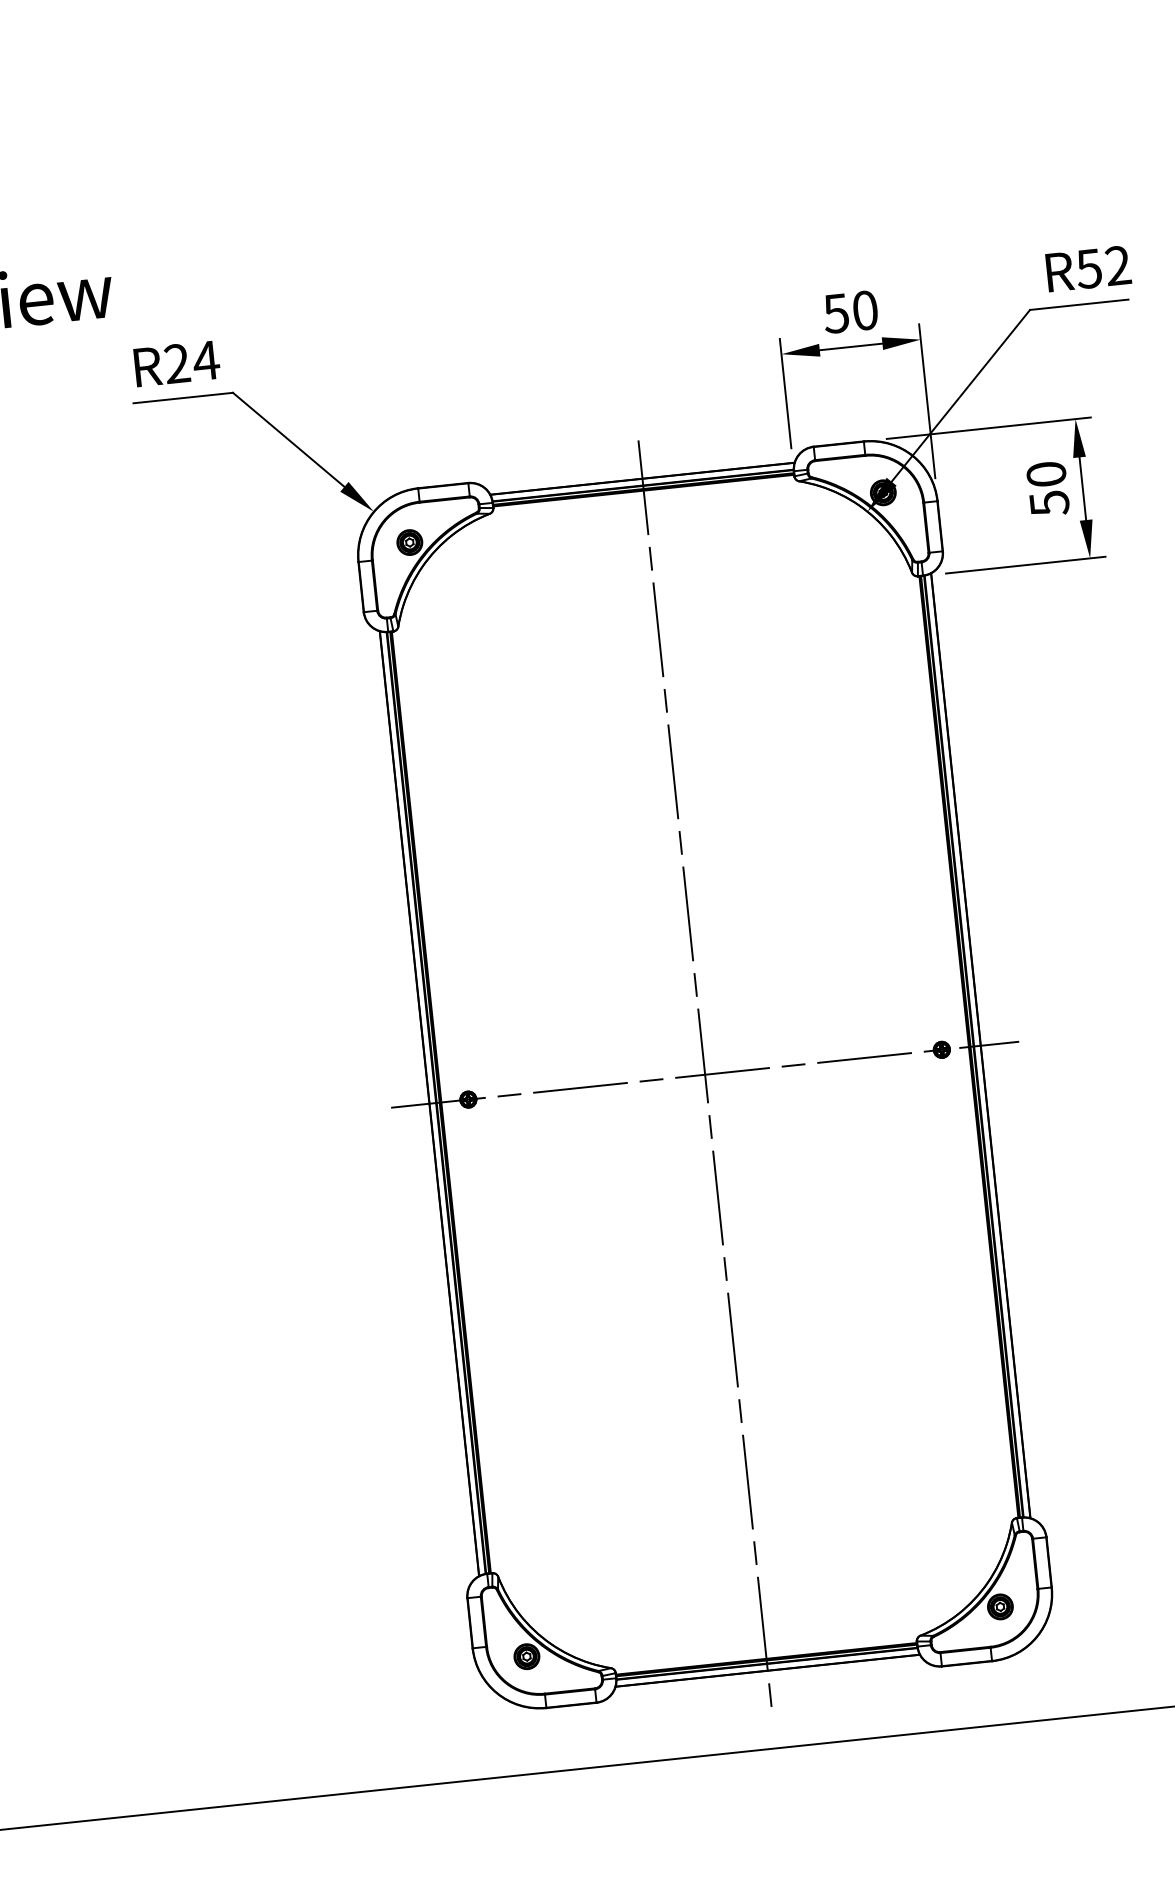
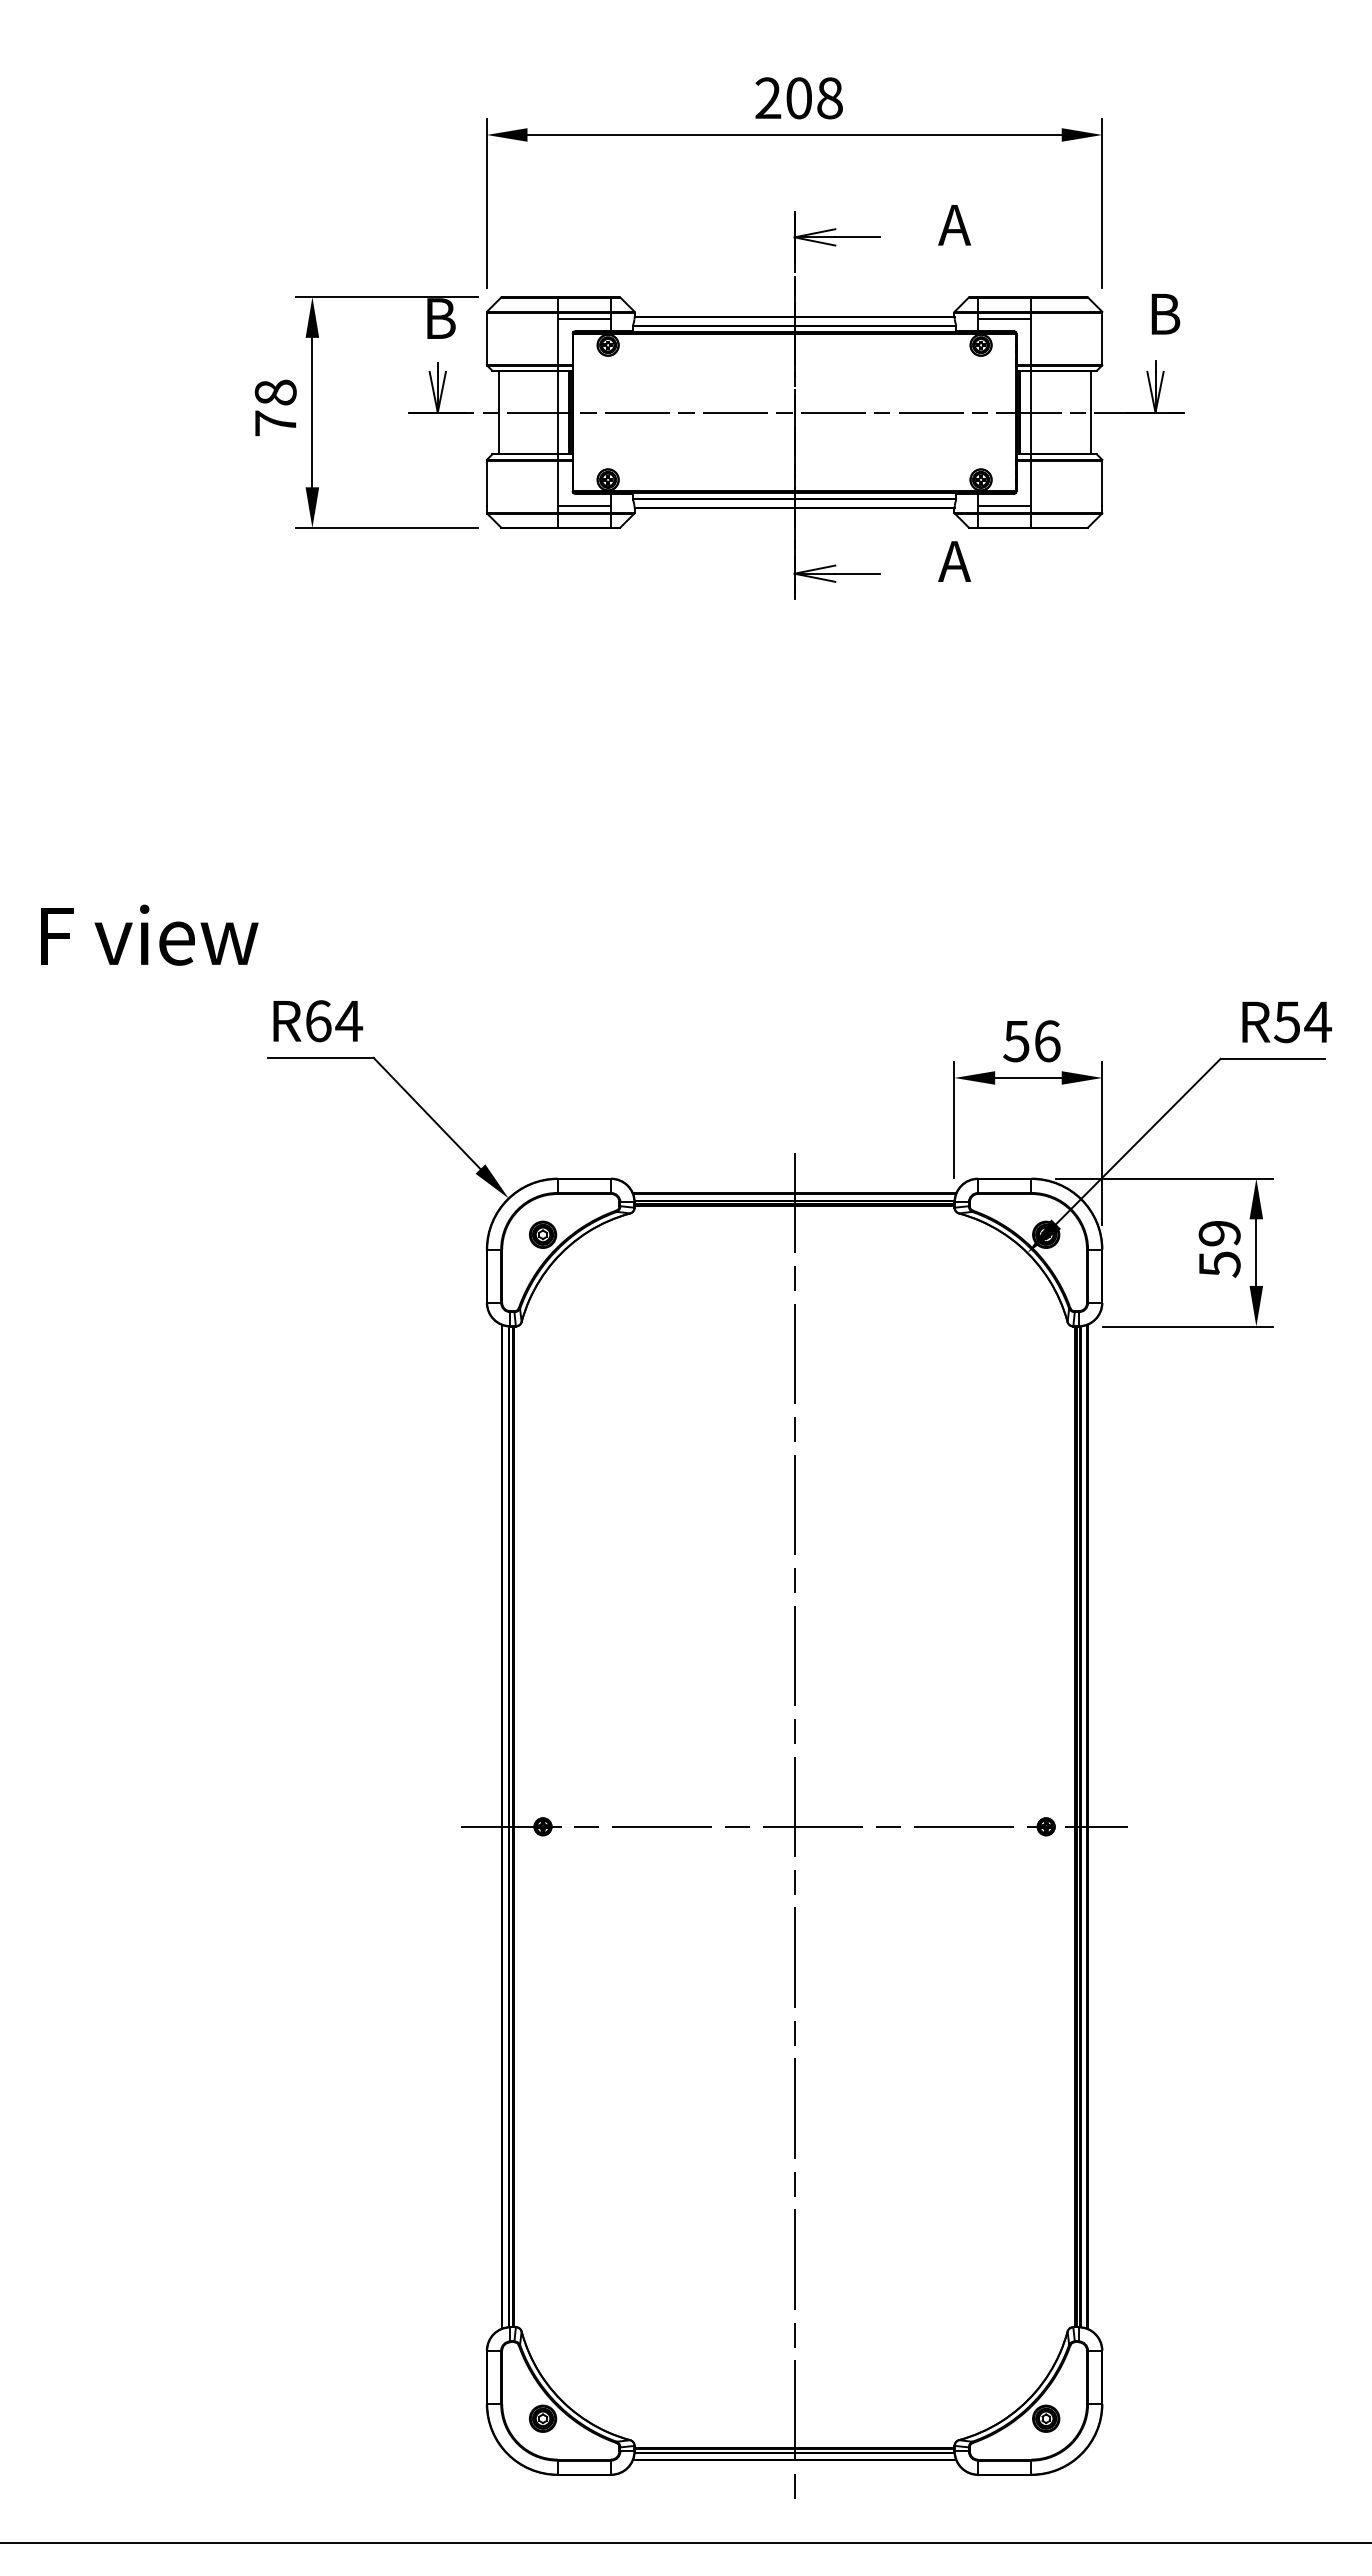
text: (1117, 265) -> (1317, 1021), R52 -> R54
text: (865, 310) -> (1047, 1041), 50 -> 56
text: (177, 364) -> (318, 1021), R24 -> R64
text: (1046, 474) -> (1219, 1233), 50 -> 59

